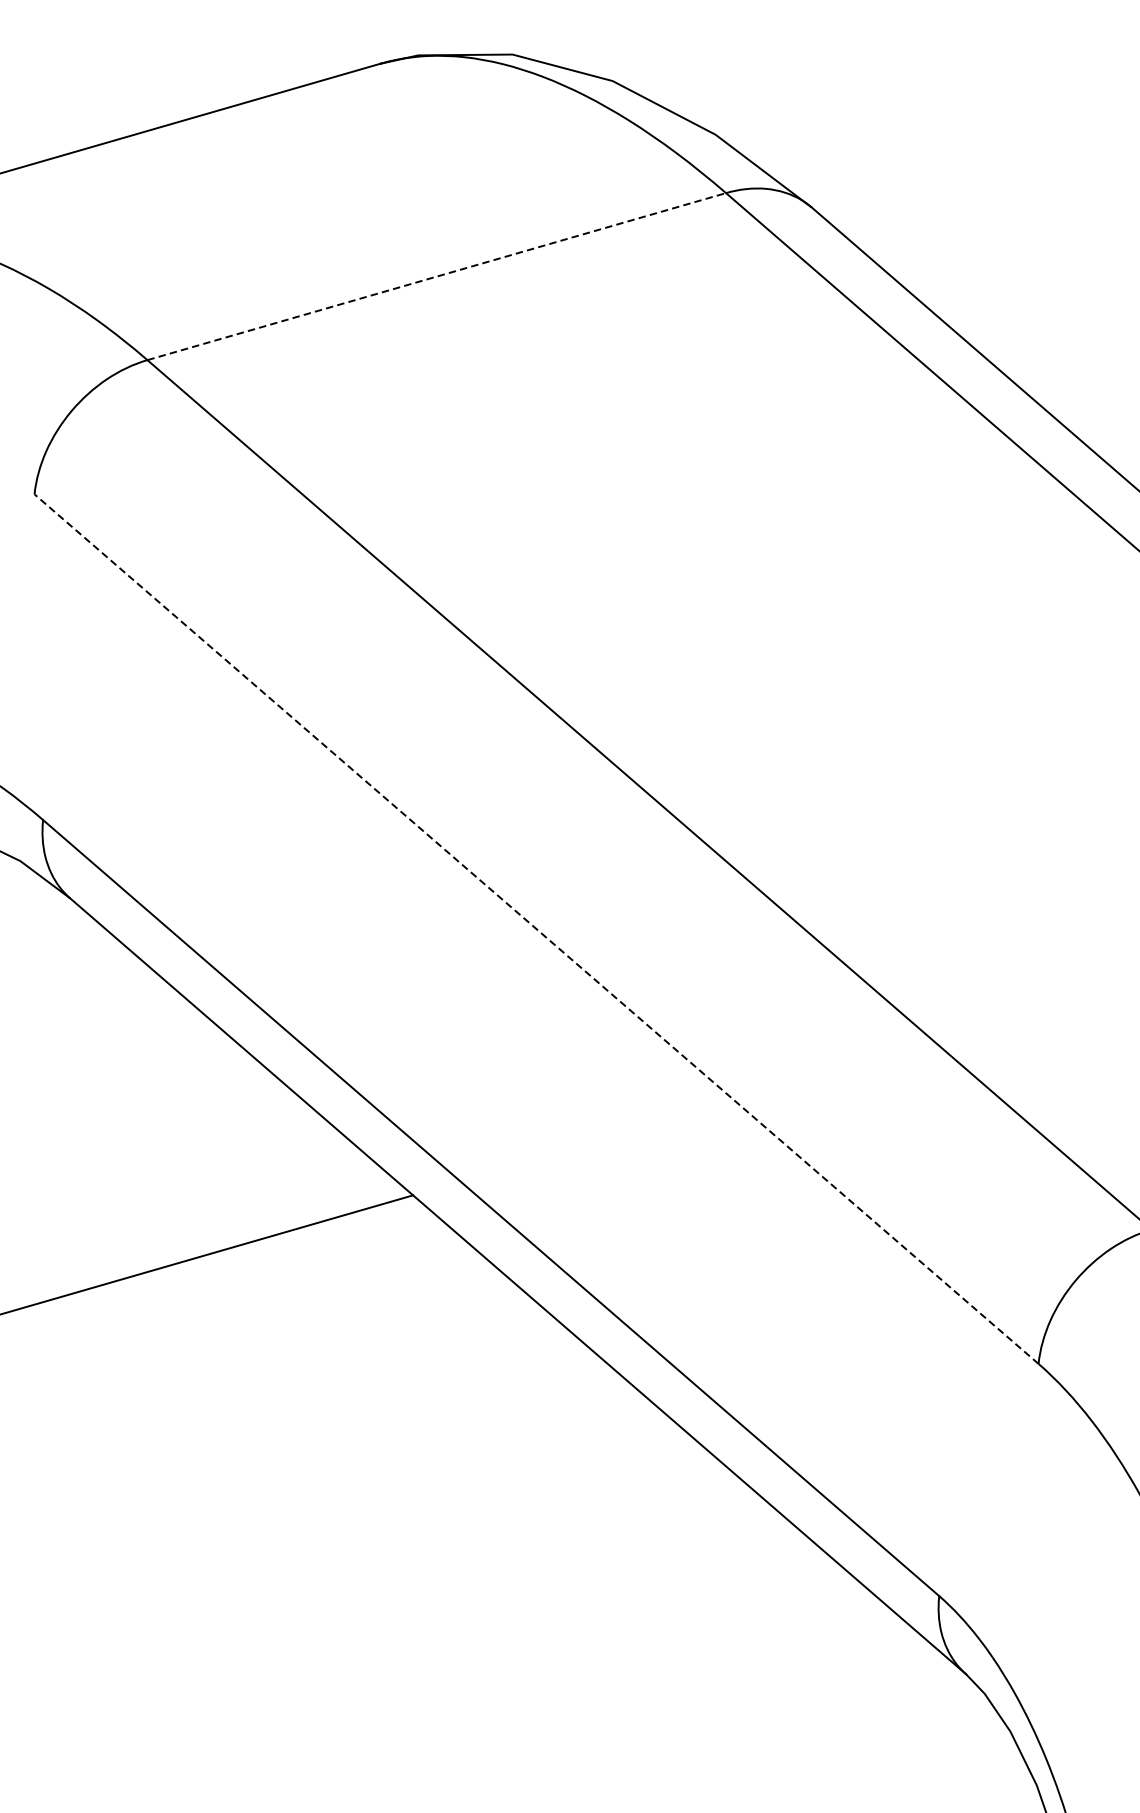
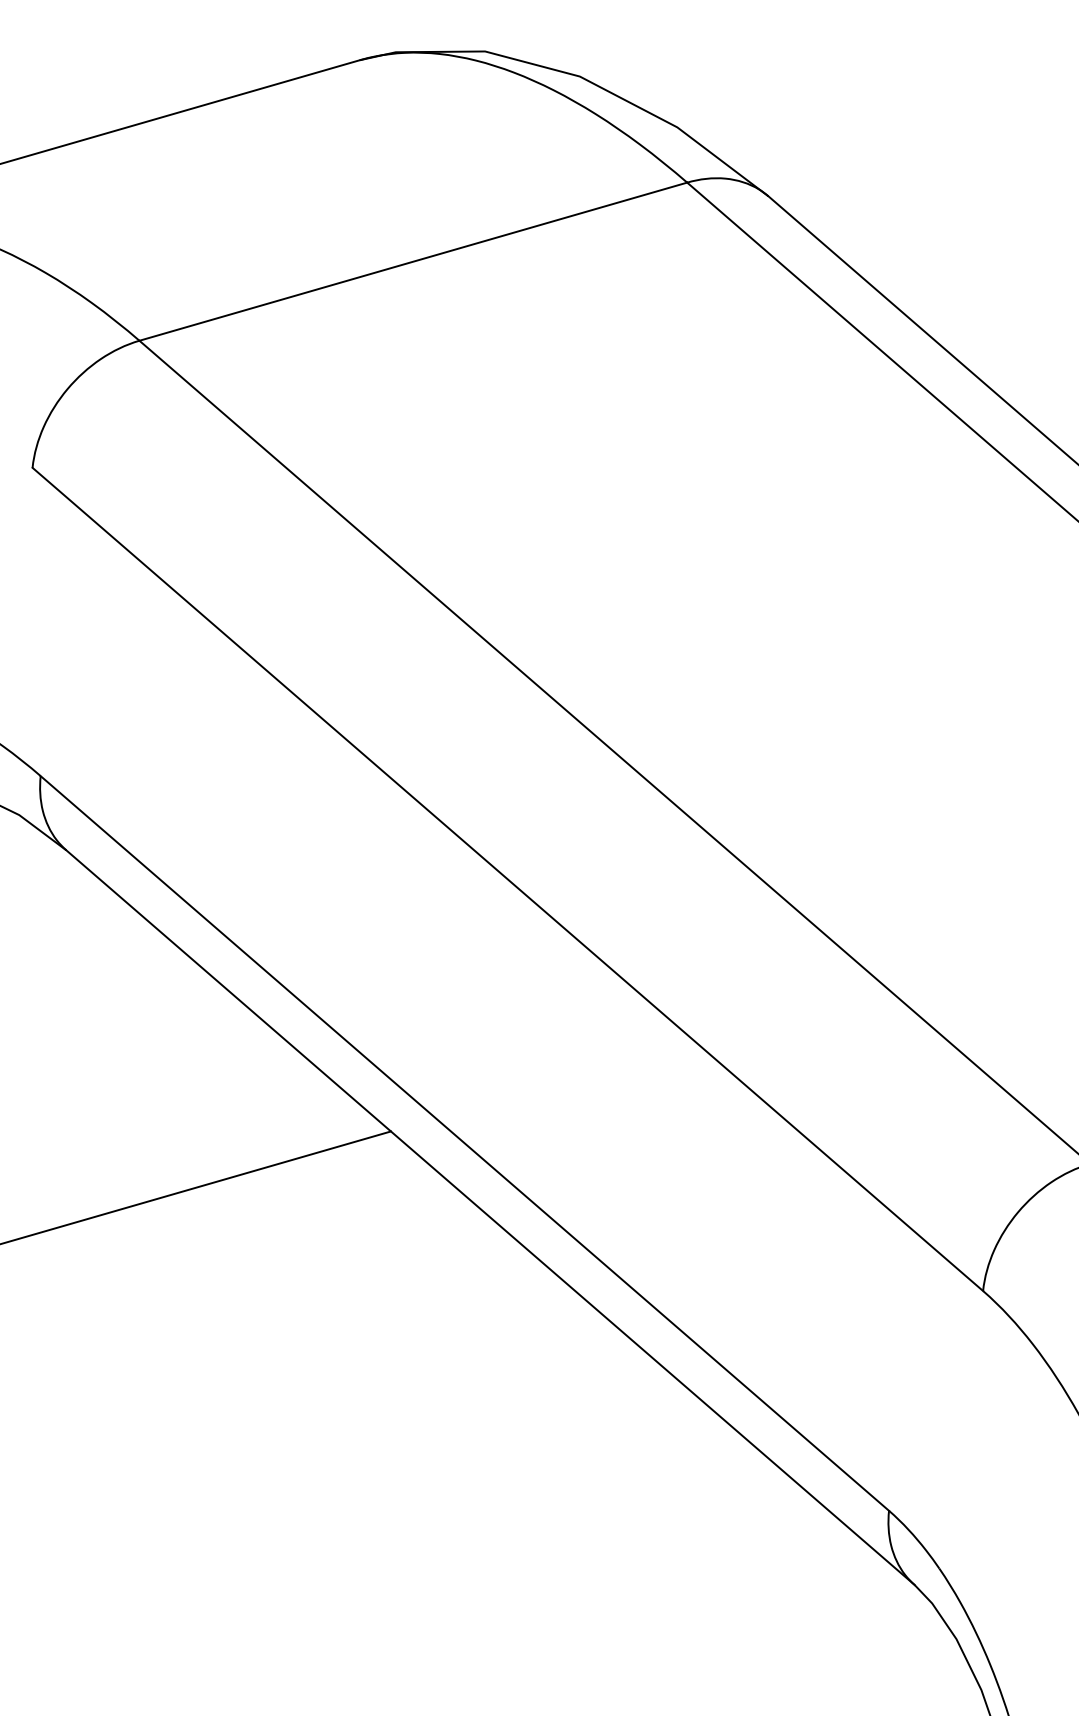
line: (436, 276) -> (413, 261), dashed -> solid
line: (536, 929) -> (507, 879), dashed -> solid

